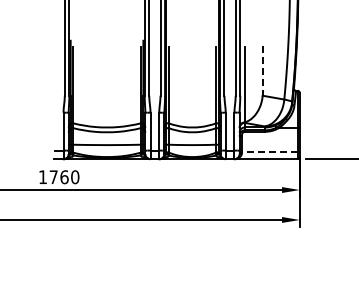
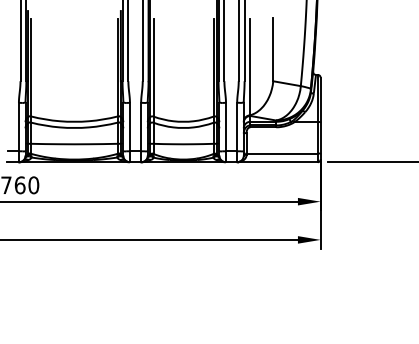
line: (262, 70) -> (272, 49), dashed -> solid
line: (269, 152) -> (281, 153), dashed -> solid

